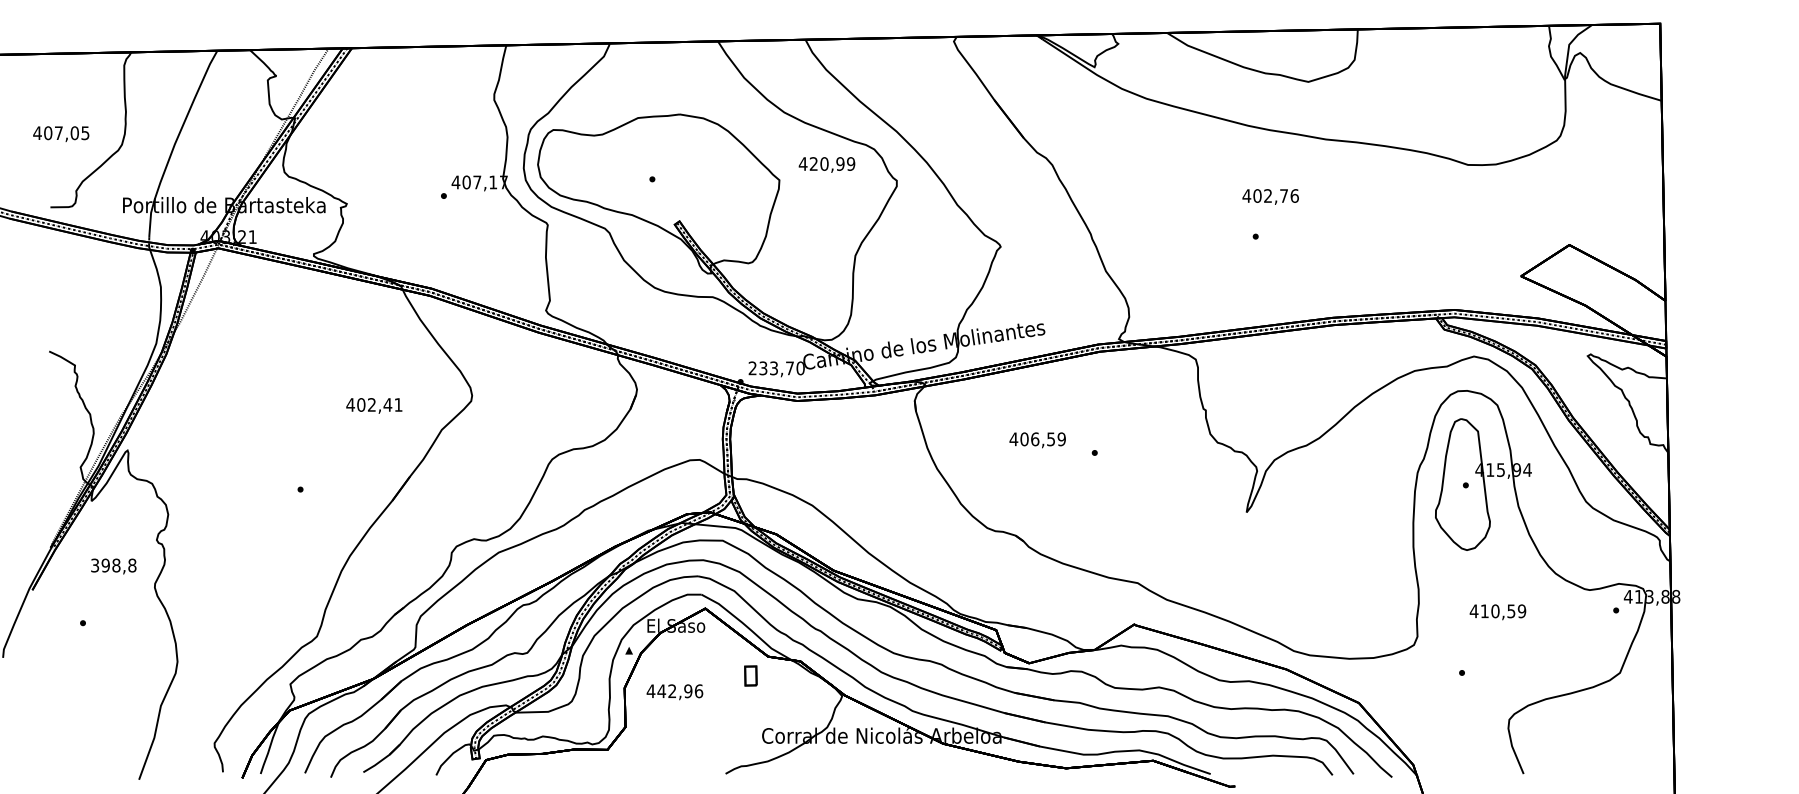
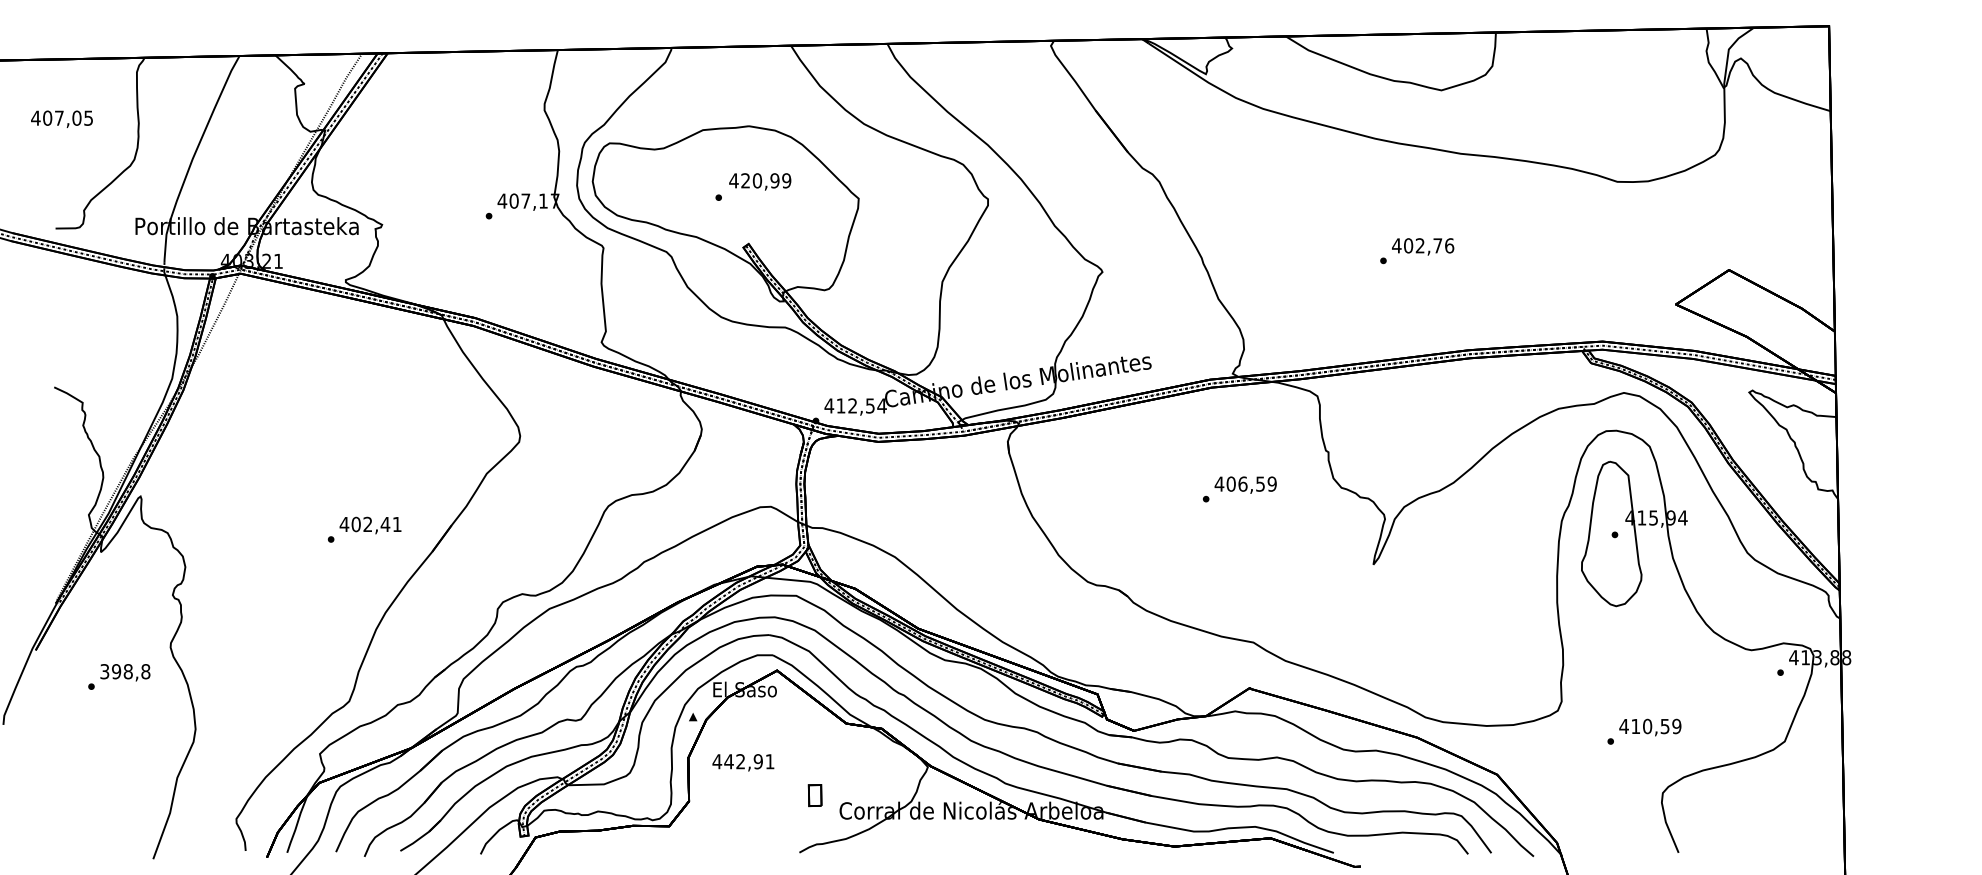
text: (61, 133) -> (62, 118), moved
text: (826, 164) -> (759, 181), moved
text: (1270, 196) -> (1422, 246), moved
text: (776, 368) -> (855, 406), 233,70 -> 412,54
text: (374, 405) -> (370, 525), moved
text: (1037, 440) -> (1245, 485), moved
text: (113, 566) -> (125, 672), moved
text: (1497, 612) -> (1649, 727), moved
part: (750, 675) -> (814, 795), moved
text: (698, 691) -> (769, 761), 442,96 -> 442,91

